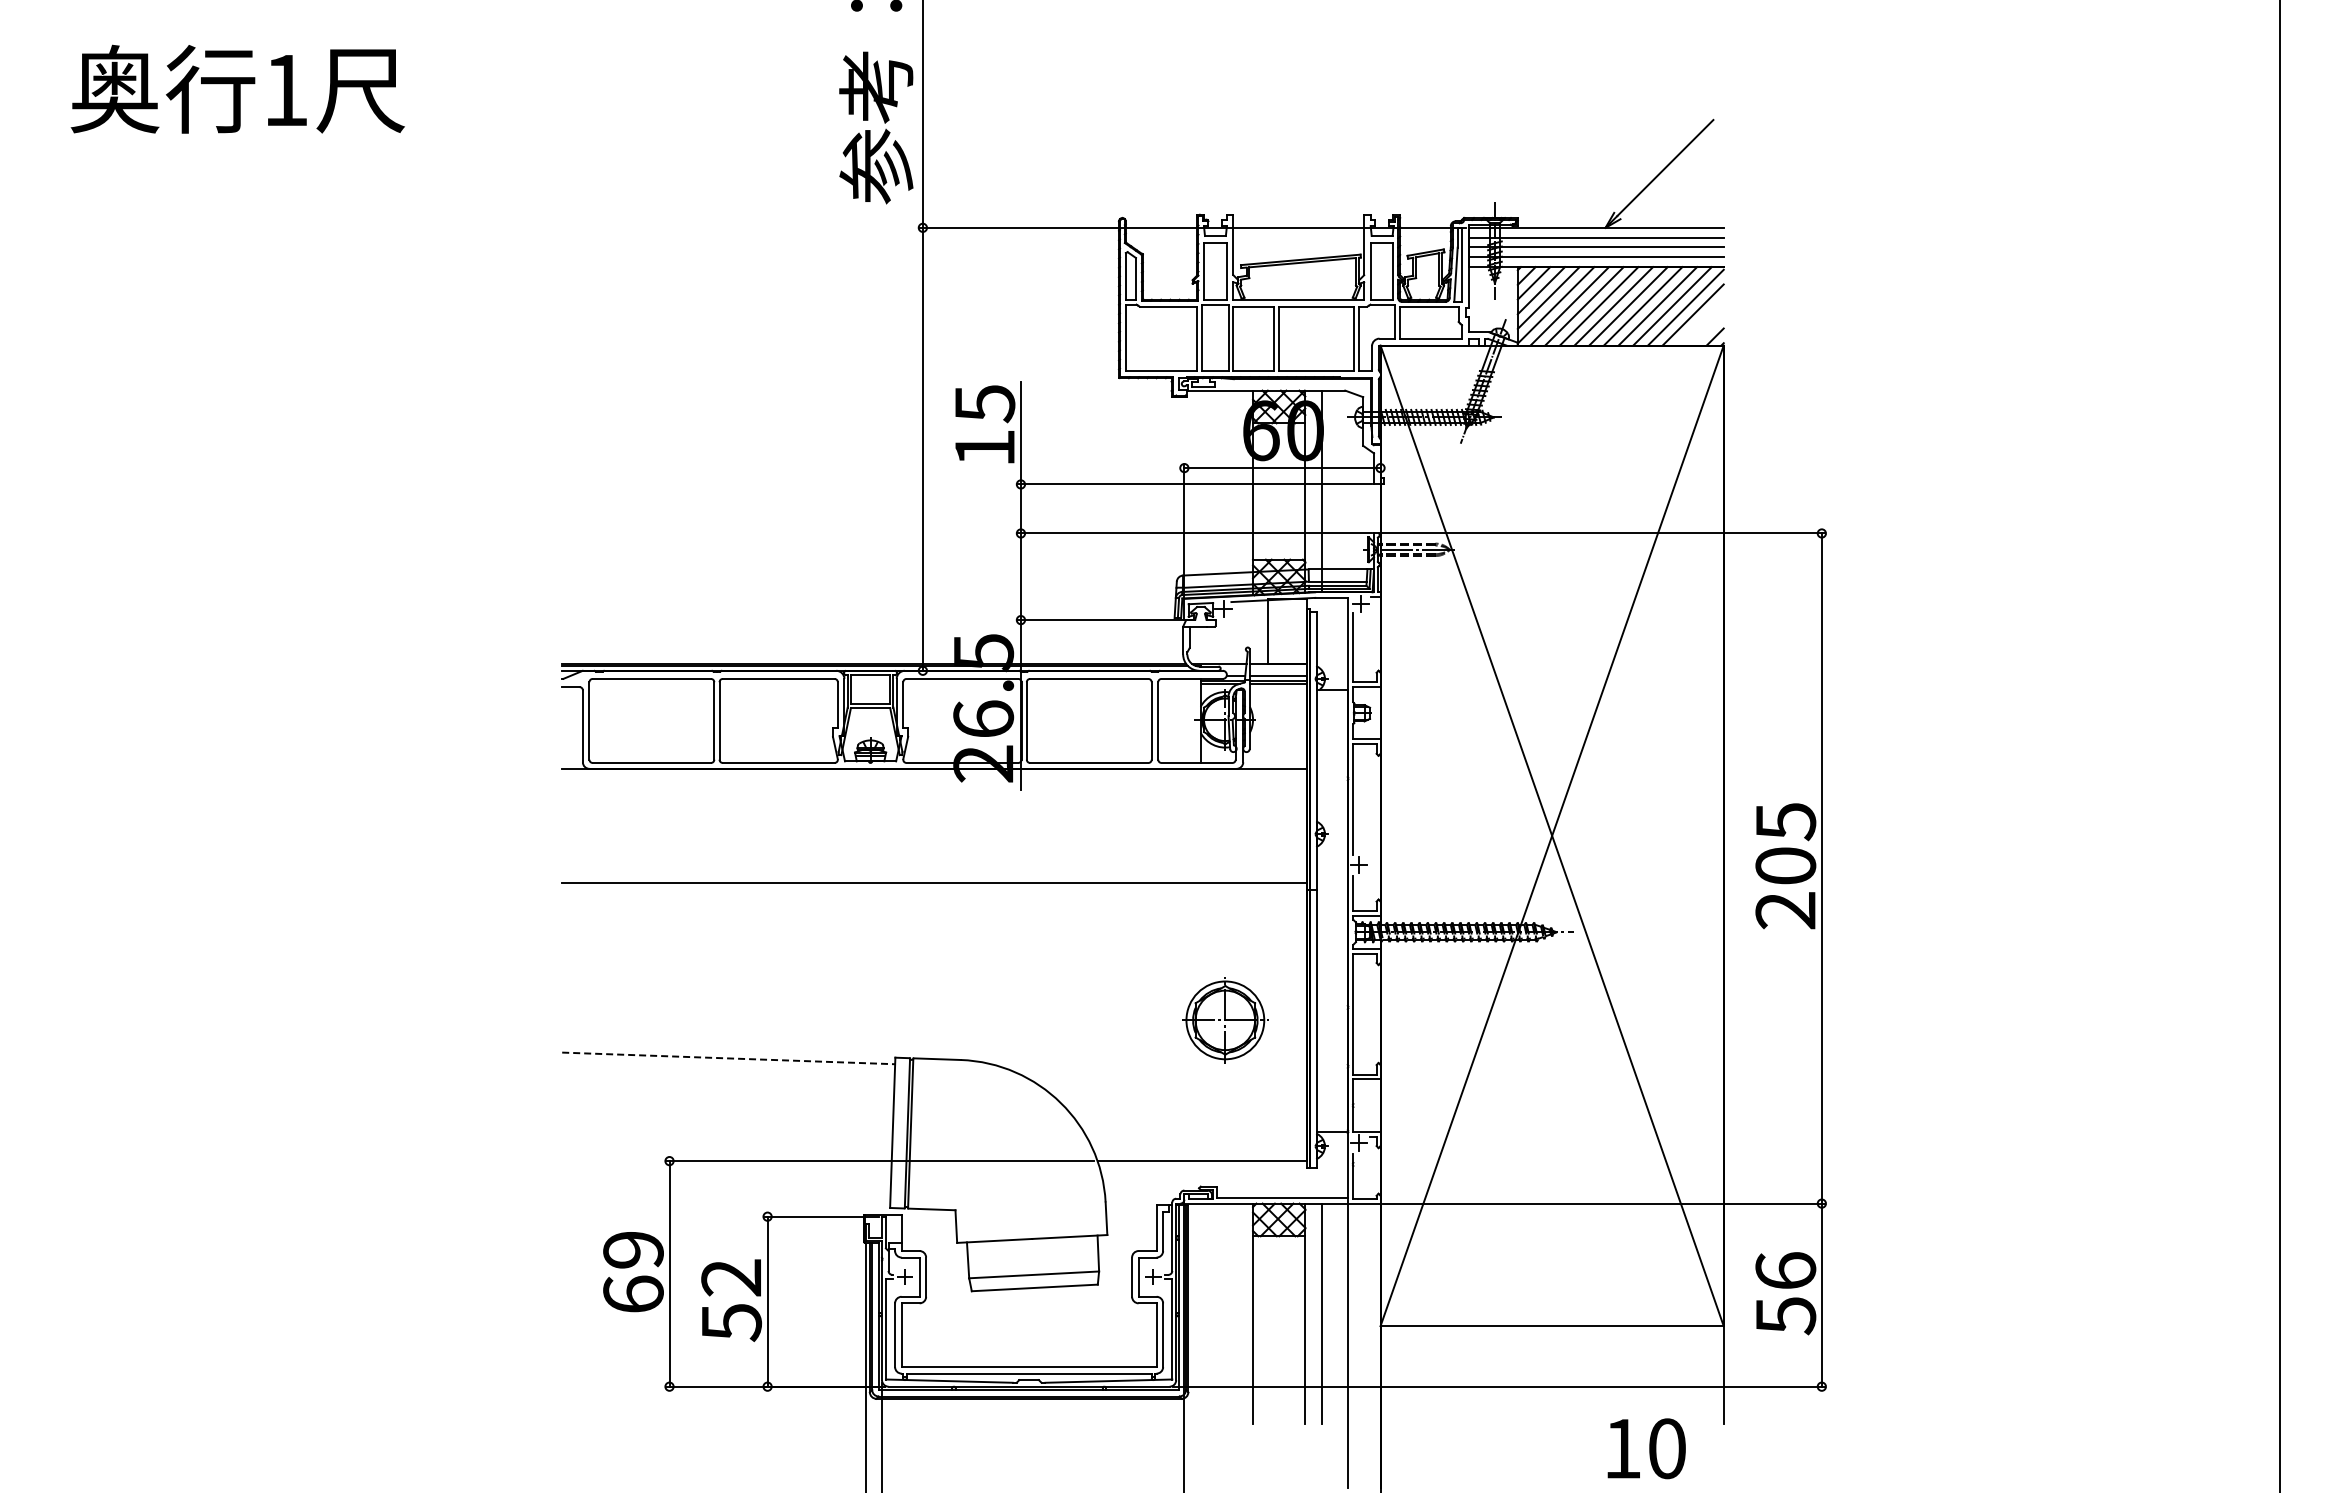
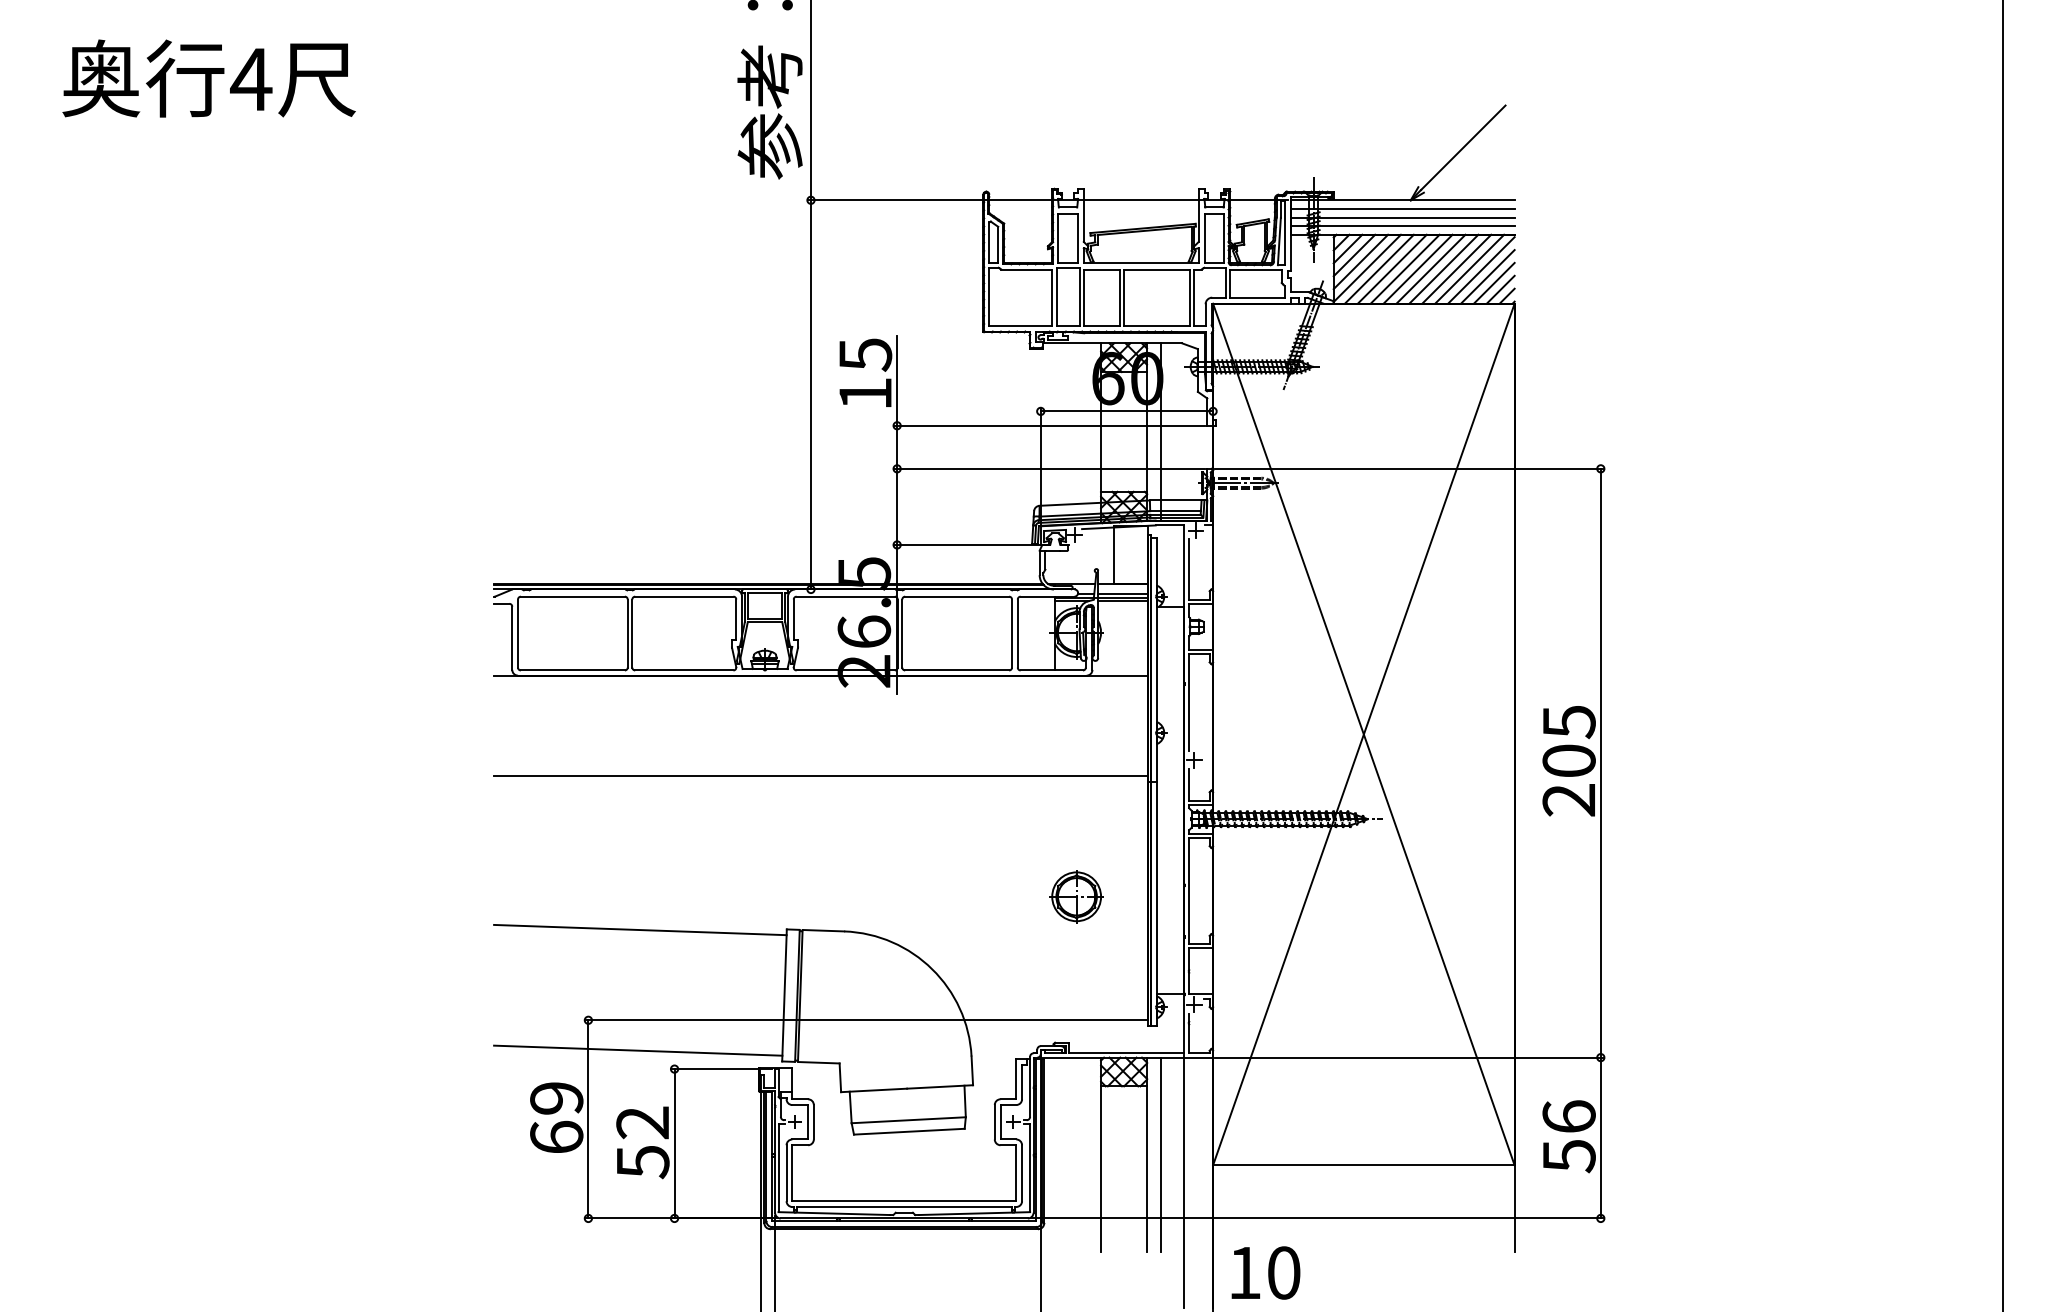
text: (285, 90) -> (250, 79), 1 -> 4
line: (1700, 322) -> (1494, 283), added
line: (1707, 329) -> (1500, 289), added
part: (1224, 1020) -> (1075, 896), size x0.71
line: (728, 1058) -> (640, 930), dashed -> solid
line: (726, 1195) -> (638, 1050), added
text: (1646, 1448) -> (1265, 1272), moved

